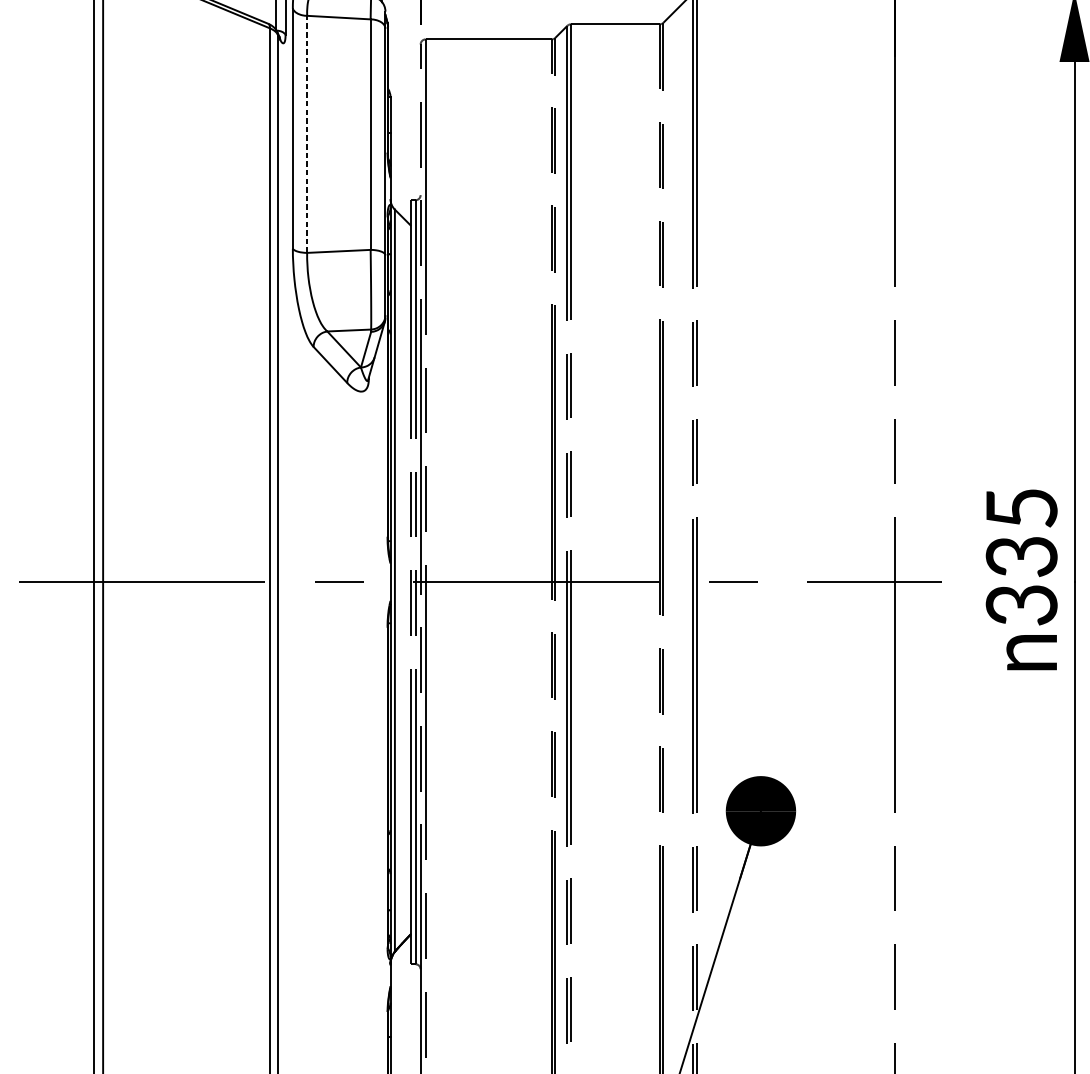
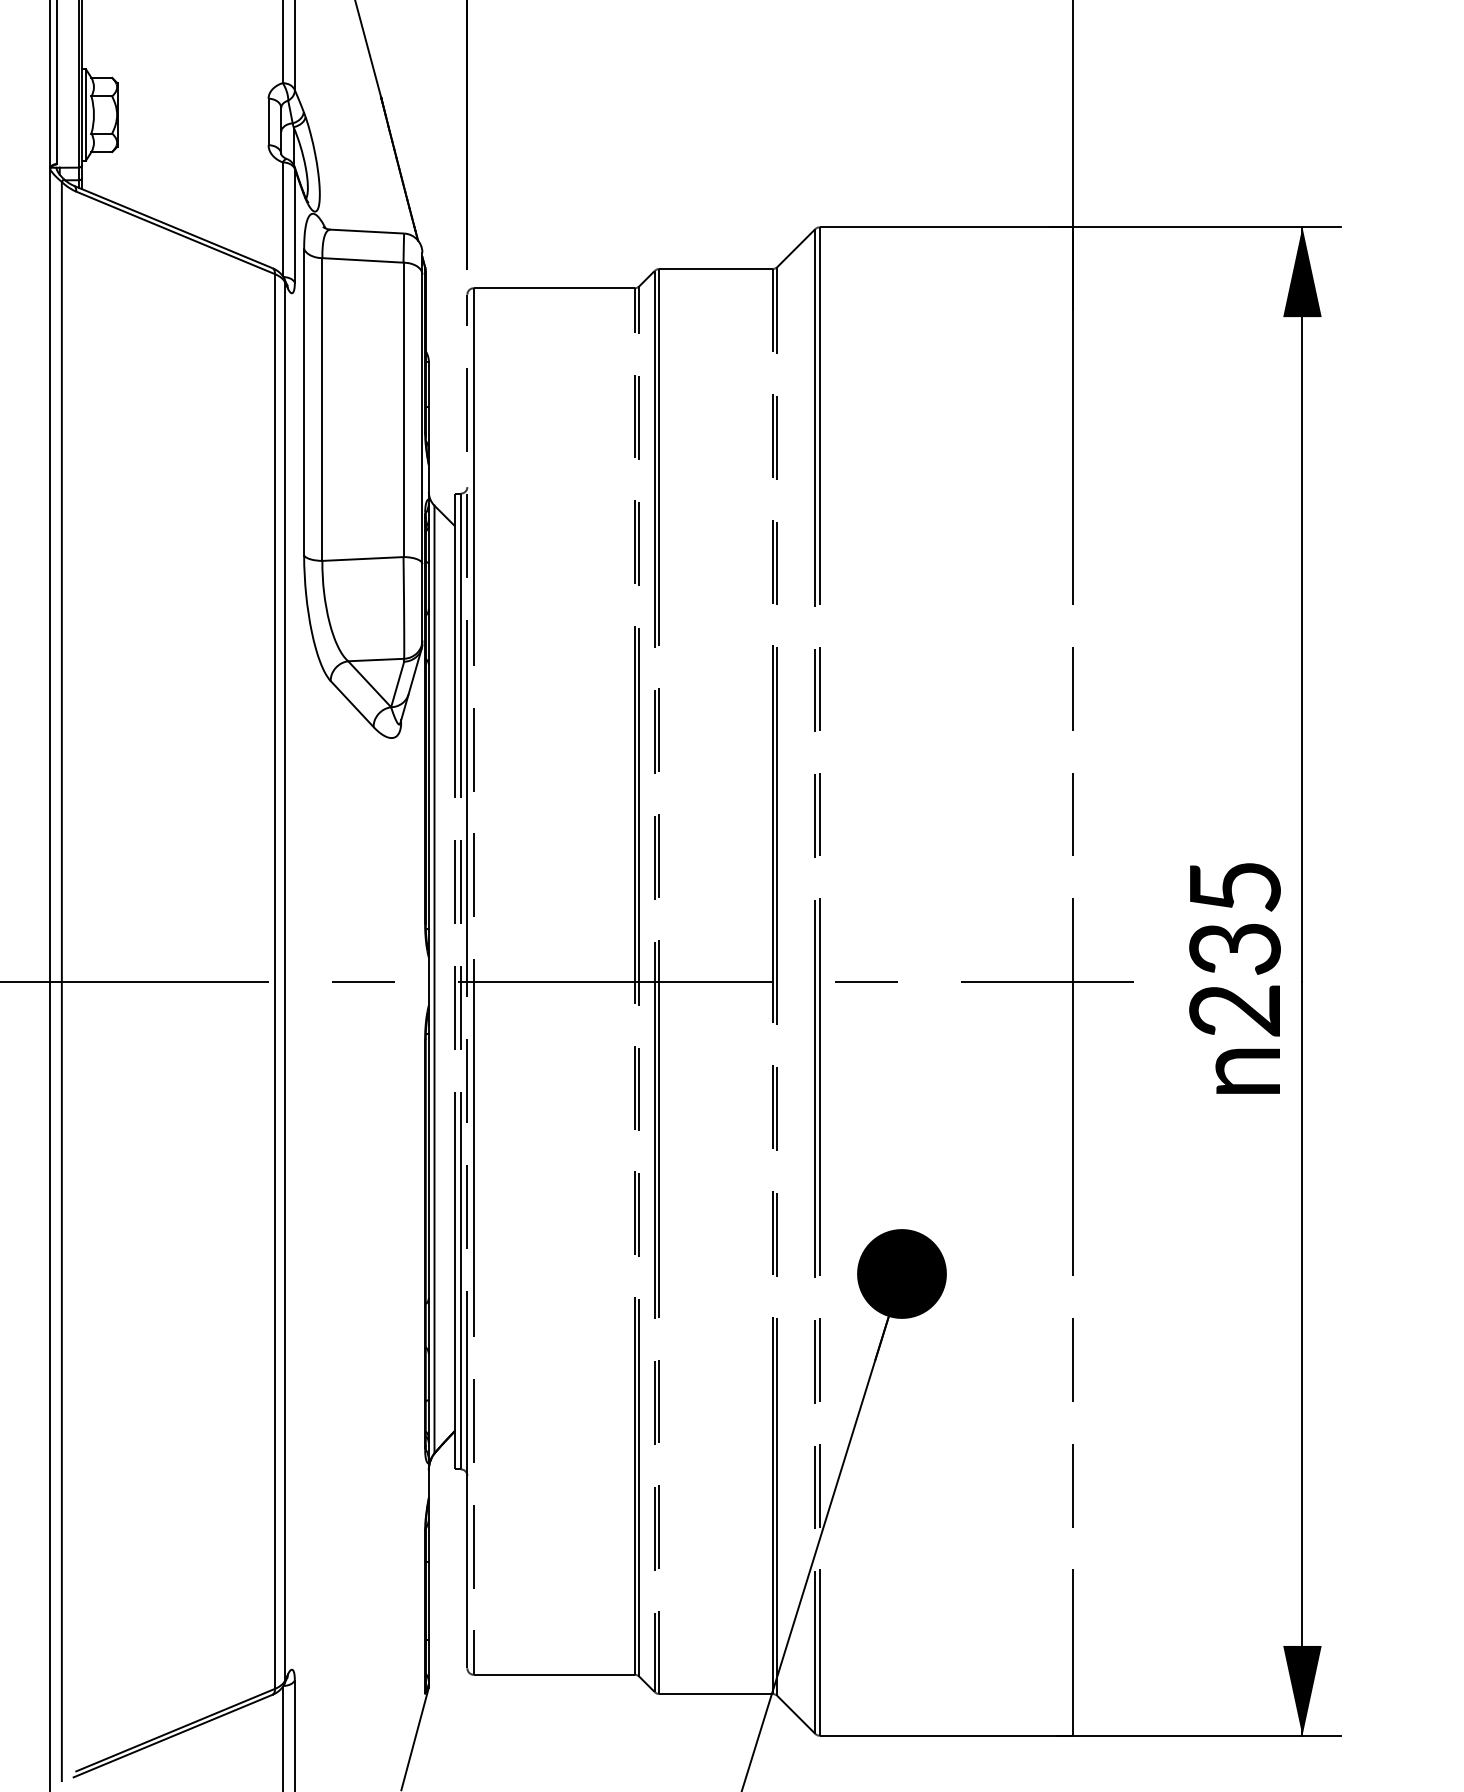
line: (307, 134) -> (322, 409), dashed -> solid
text: (1022, 604) -> (1235, 1010), 335 -> 235

